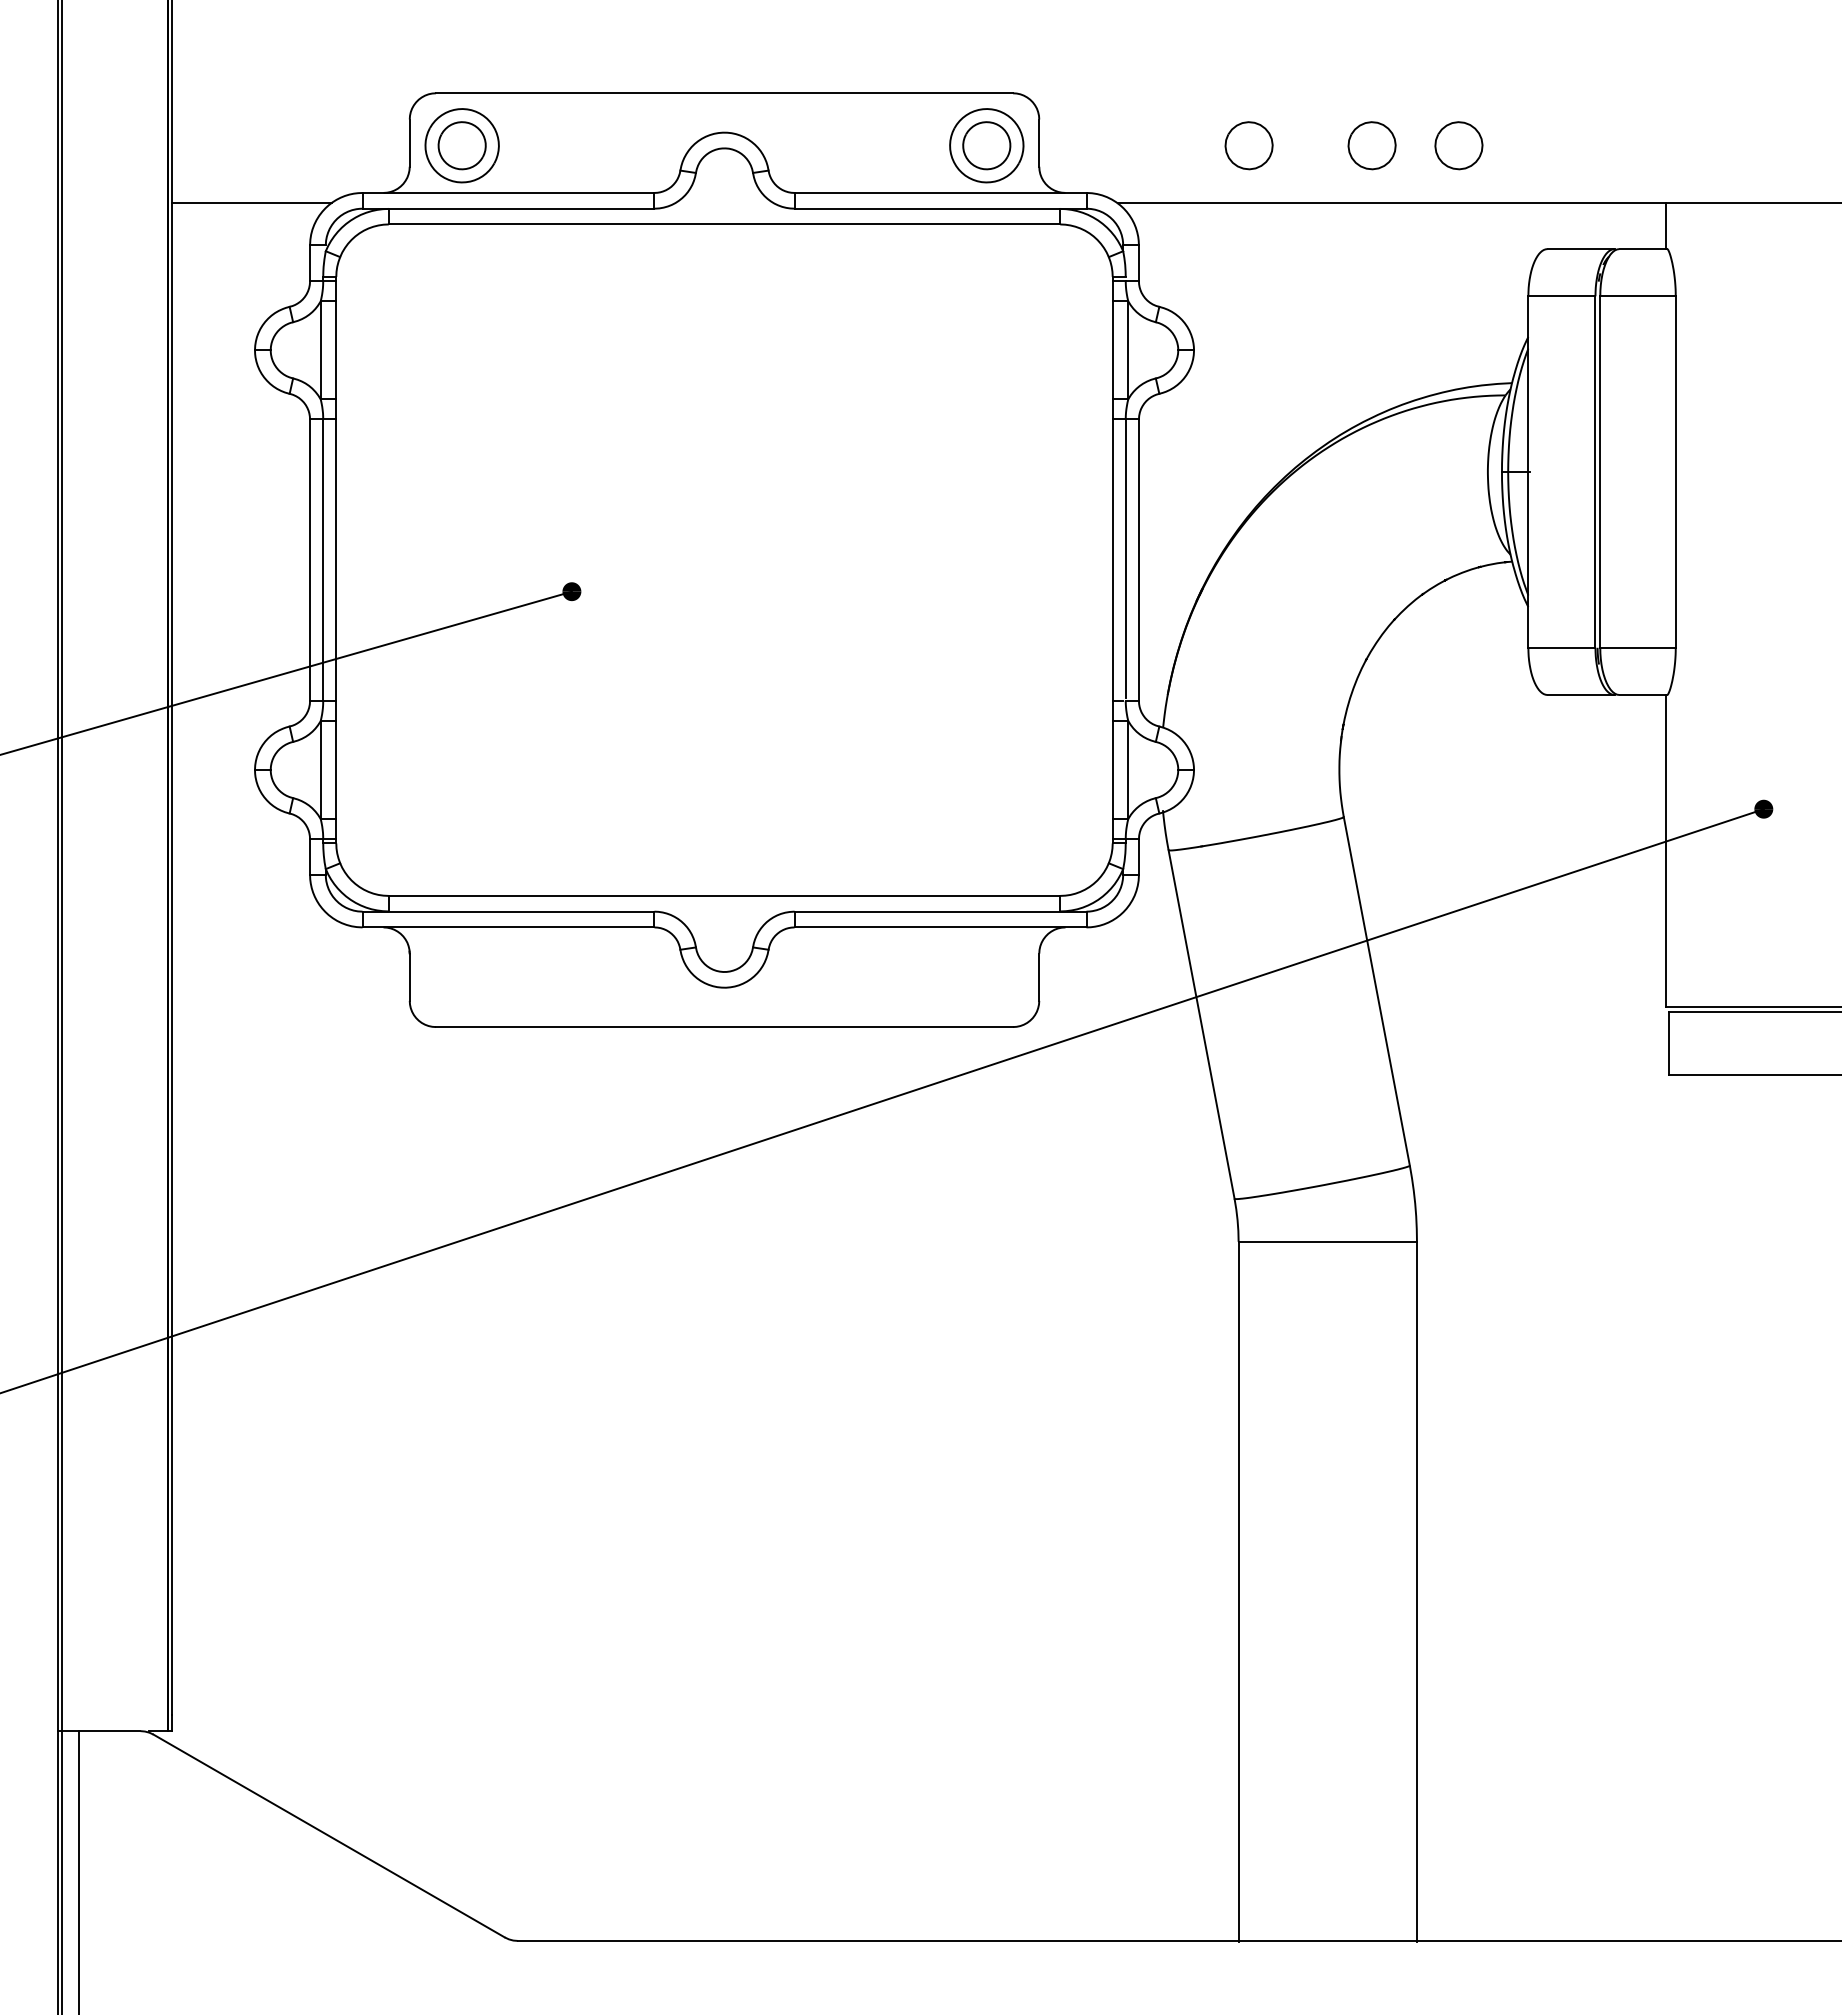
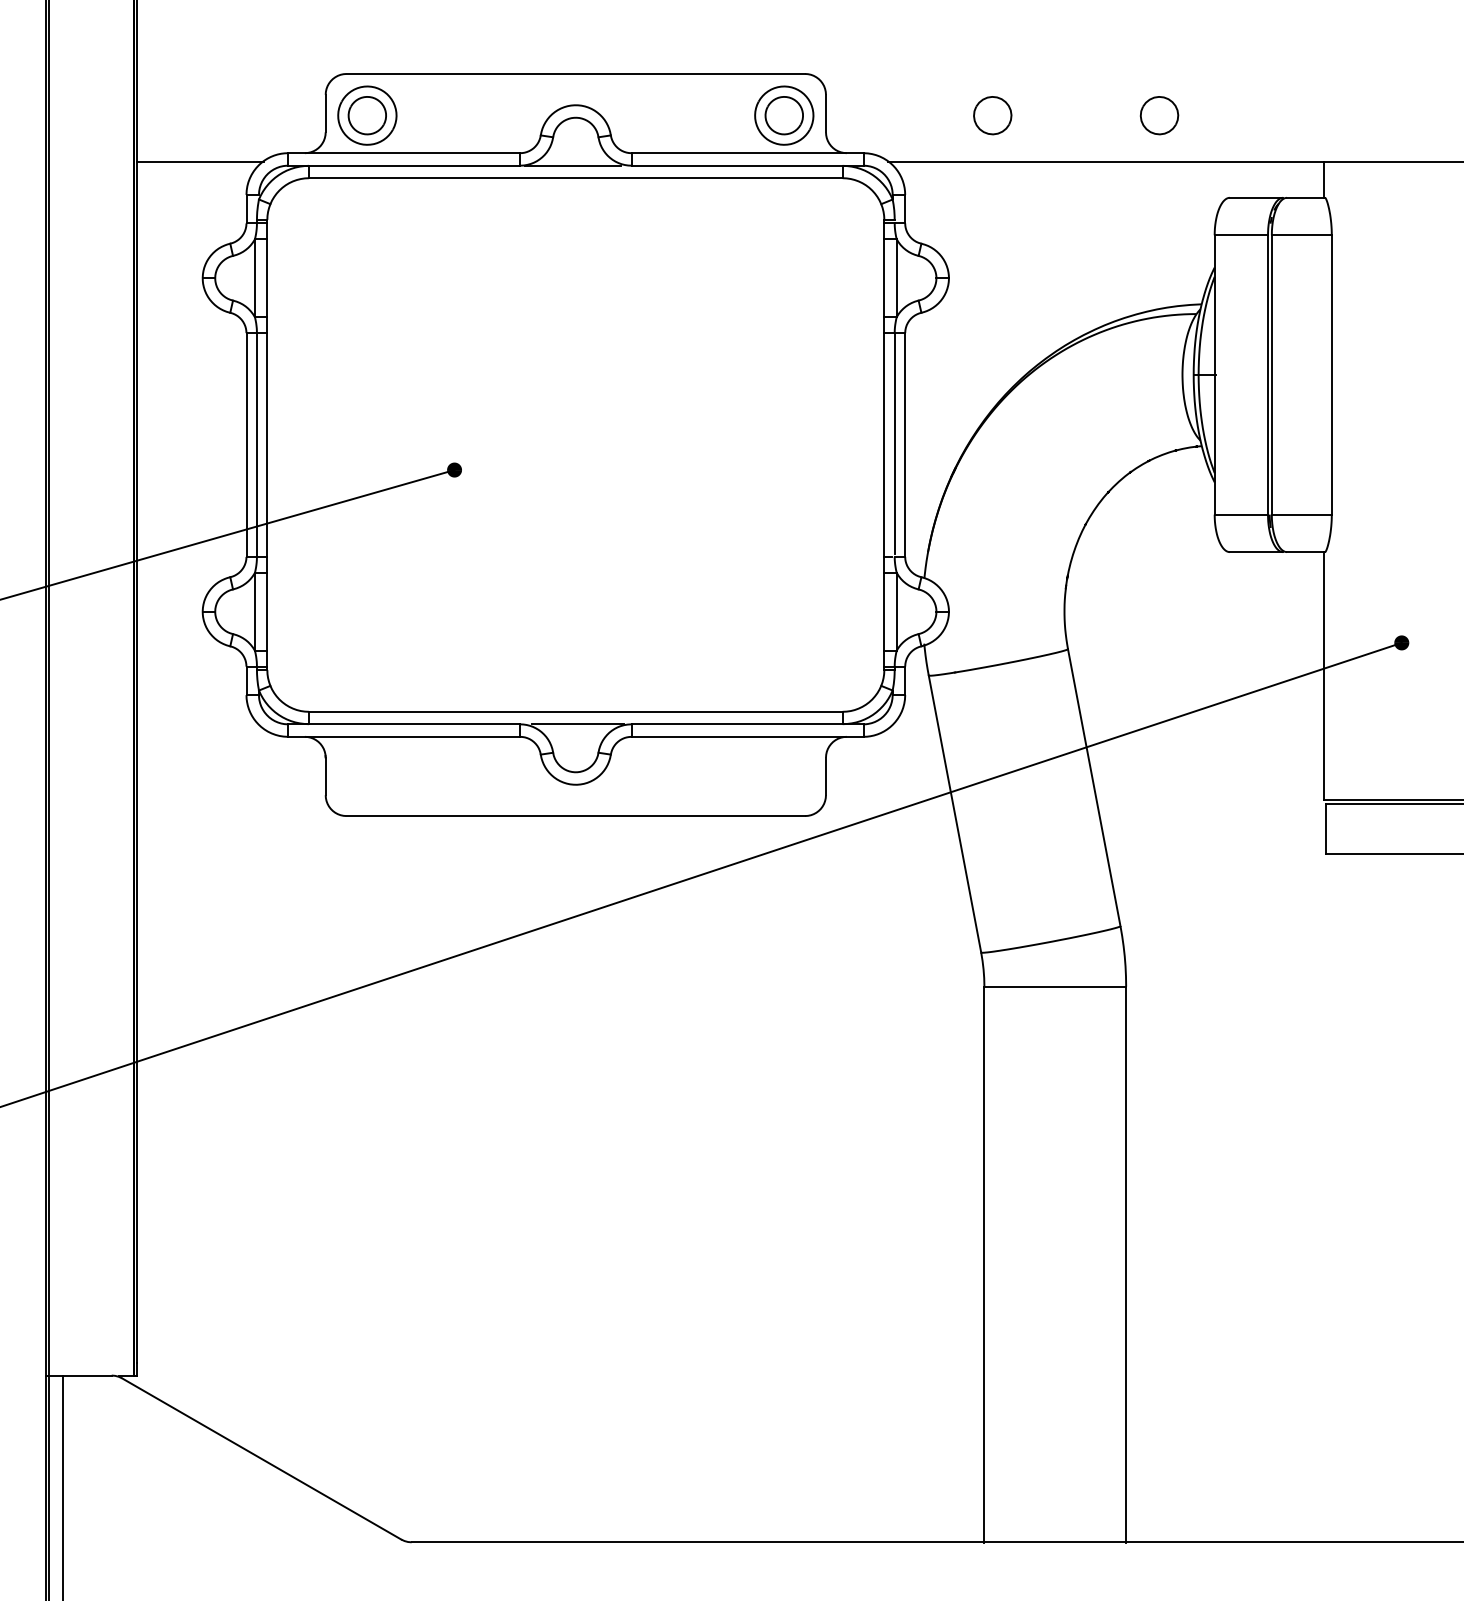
part: (1371, 145) -> (1090, 115), removed
line: (720, 208) -> (572, 165), added
line: (727, 911) -> (578, 724), added

